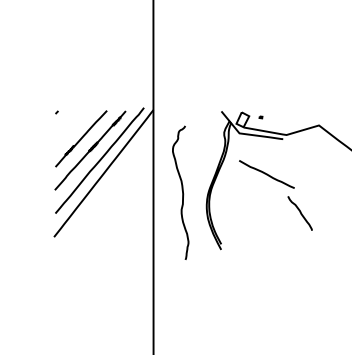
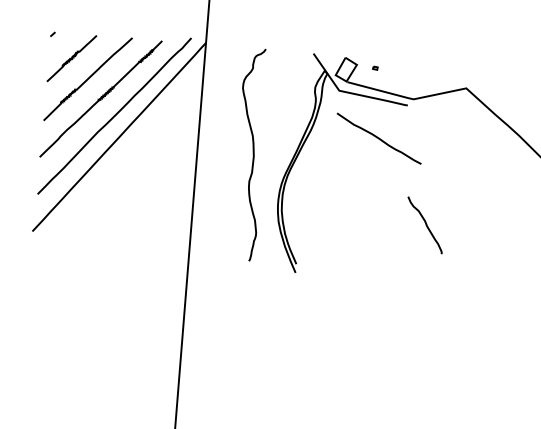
line: (70, 126) -> (72, 58), added
line: (266, 174) -> (378, 138), moved
curve: (182, 192) -> (252, 154), moved

